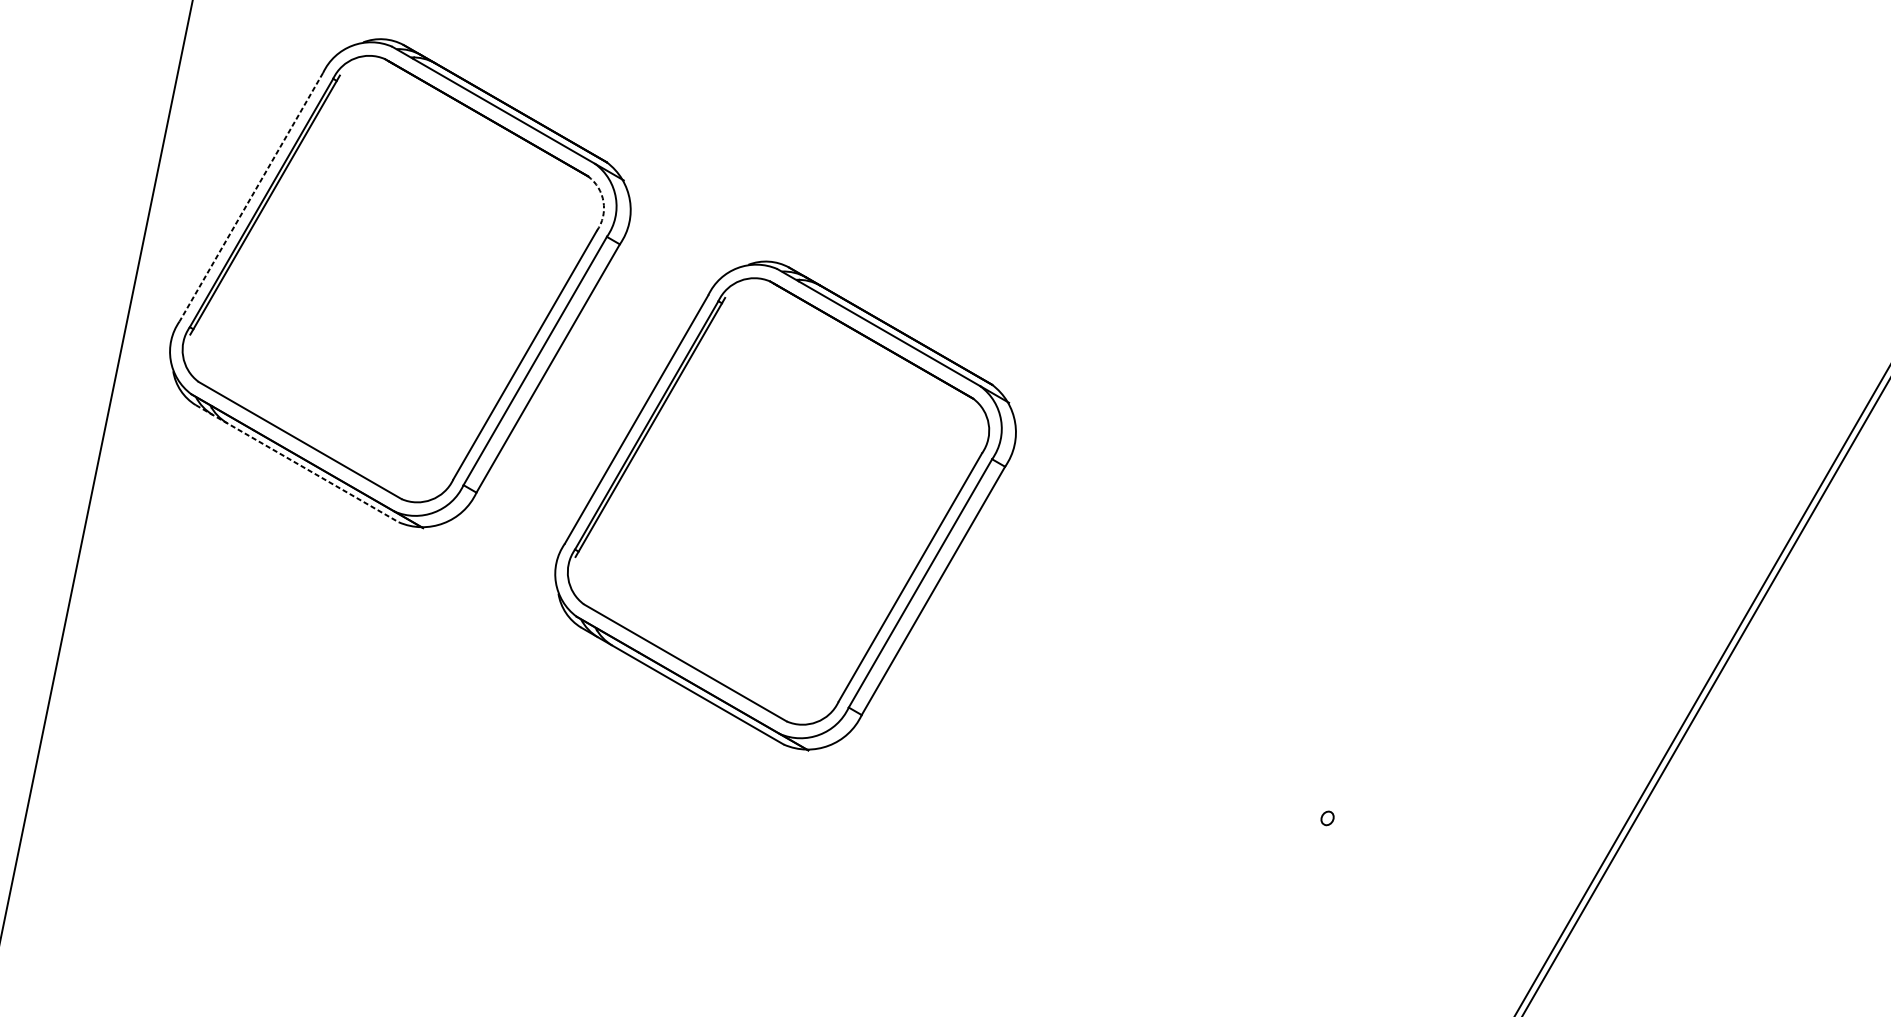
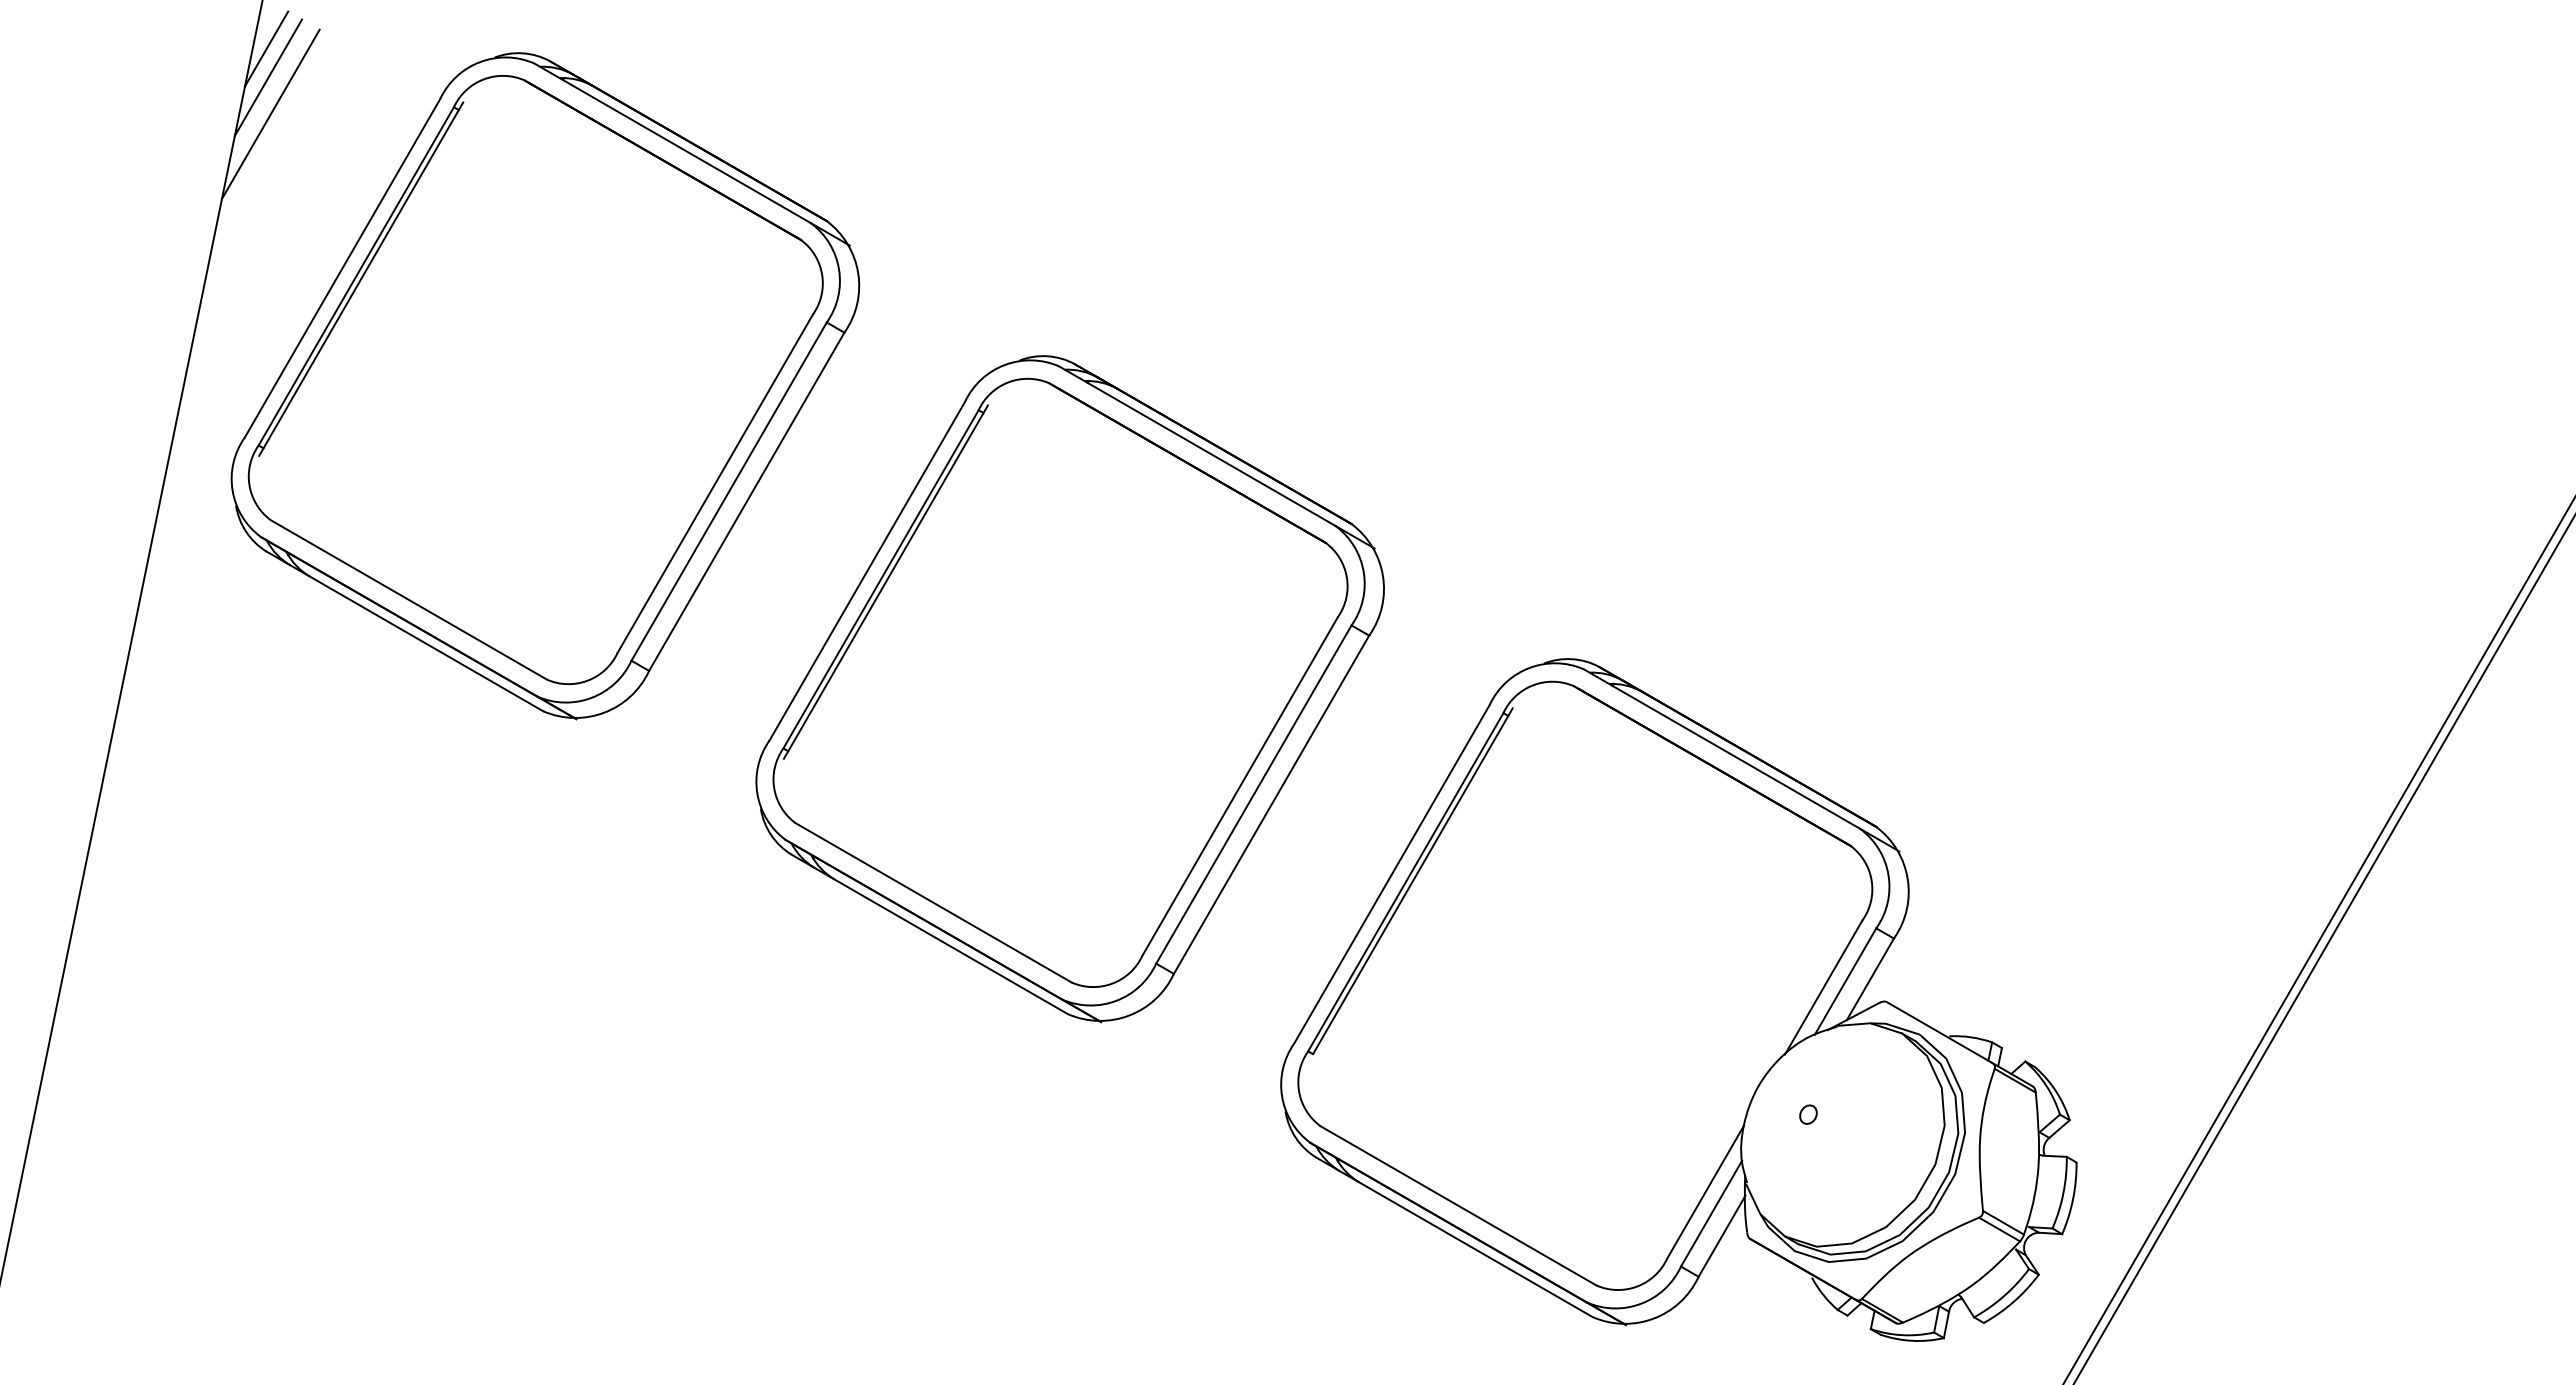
line: (195, 35) -> (266, 48), added
line: (197, 57) -> (268, 77), added
line: (198, 83) -> (270, 113), added
line: (251, 197) -> (342, 268), dashed -> solid
arc: (603, 201) -> (822, 274), dashed -> solid
line: (297, 463) -> (405, 631), dashed -> solid
part: (1232, 733) -> (1678, 999), added

